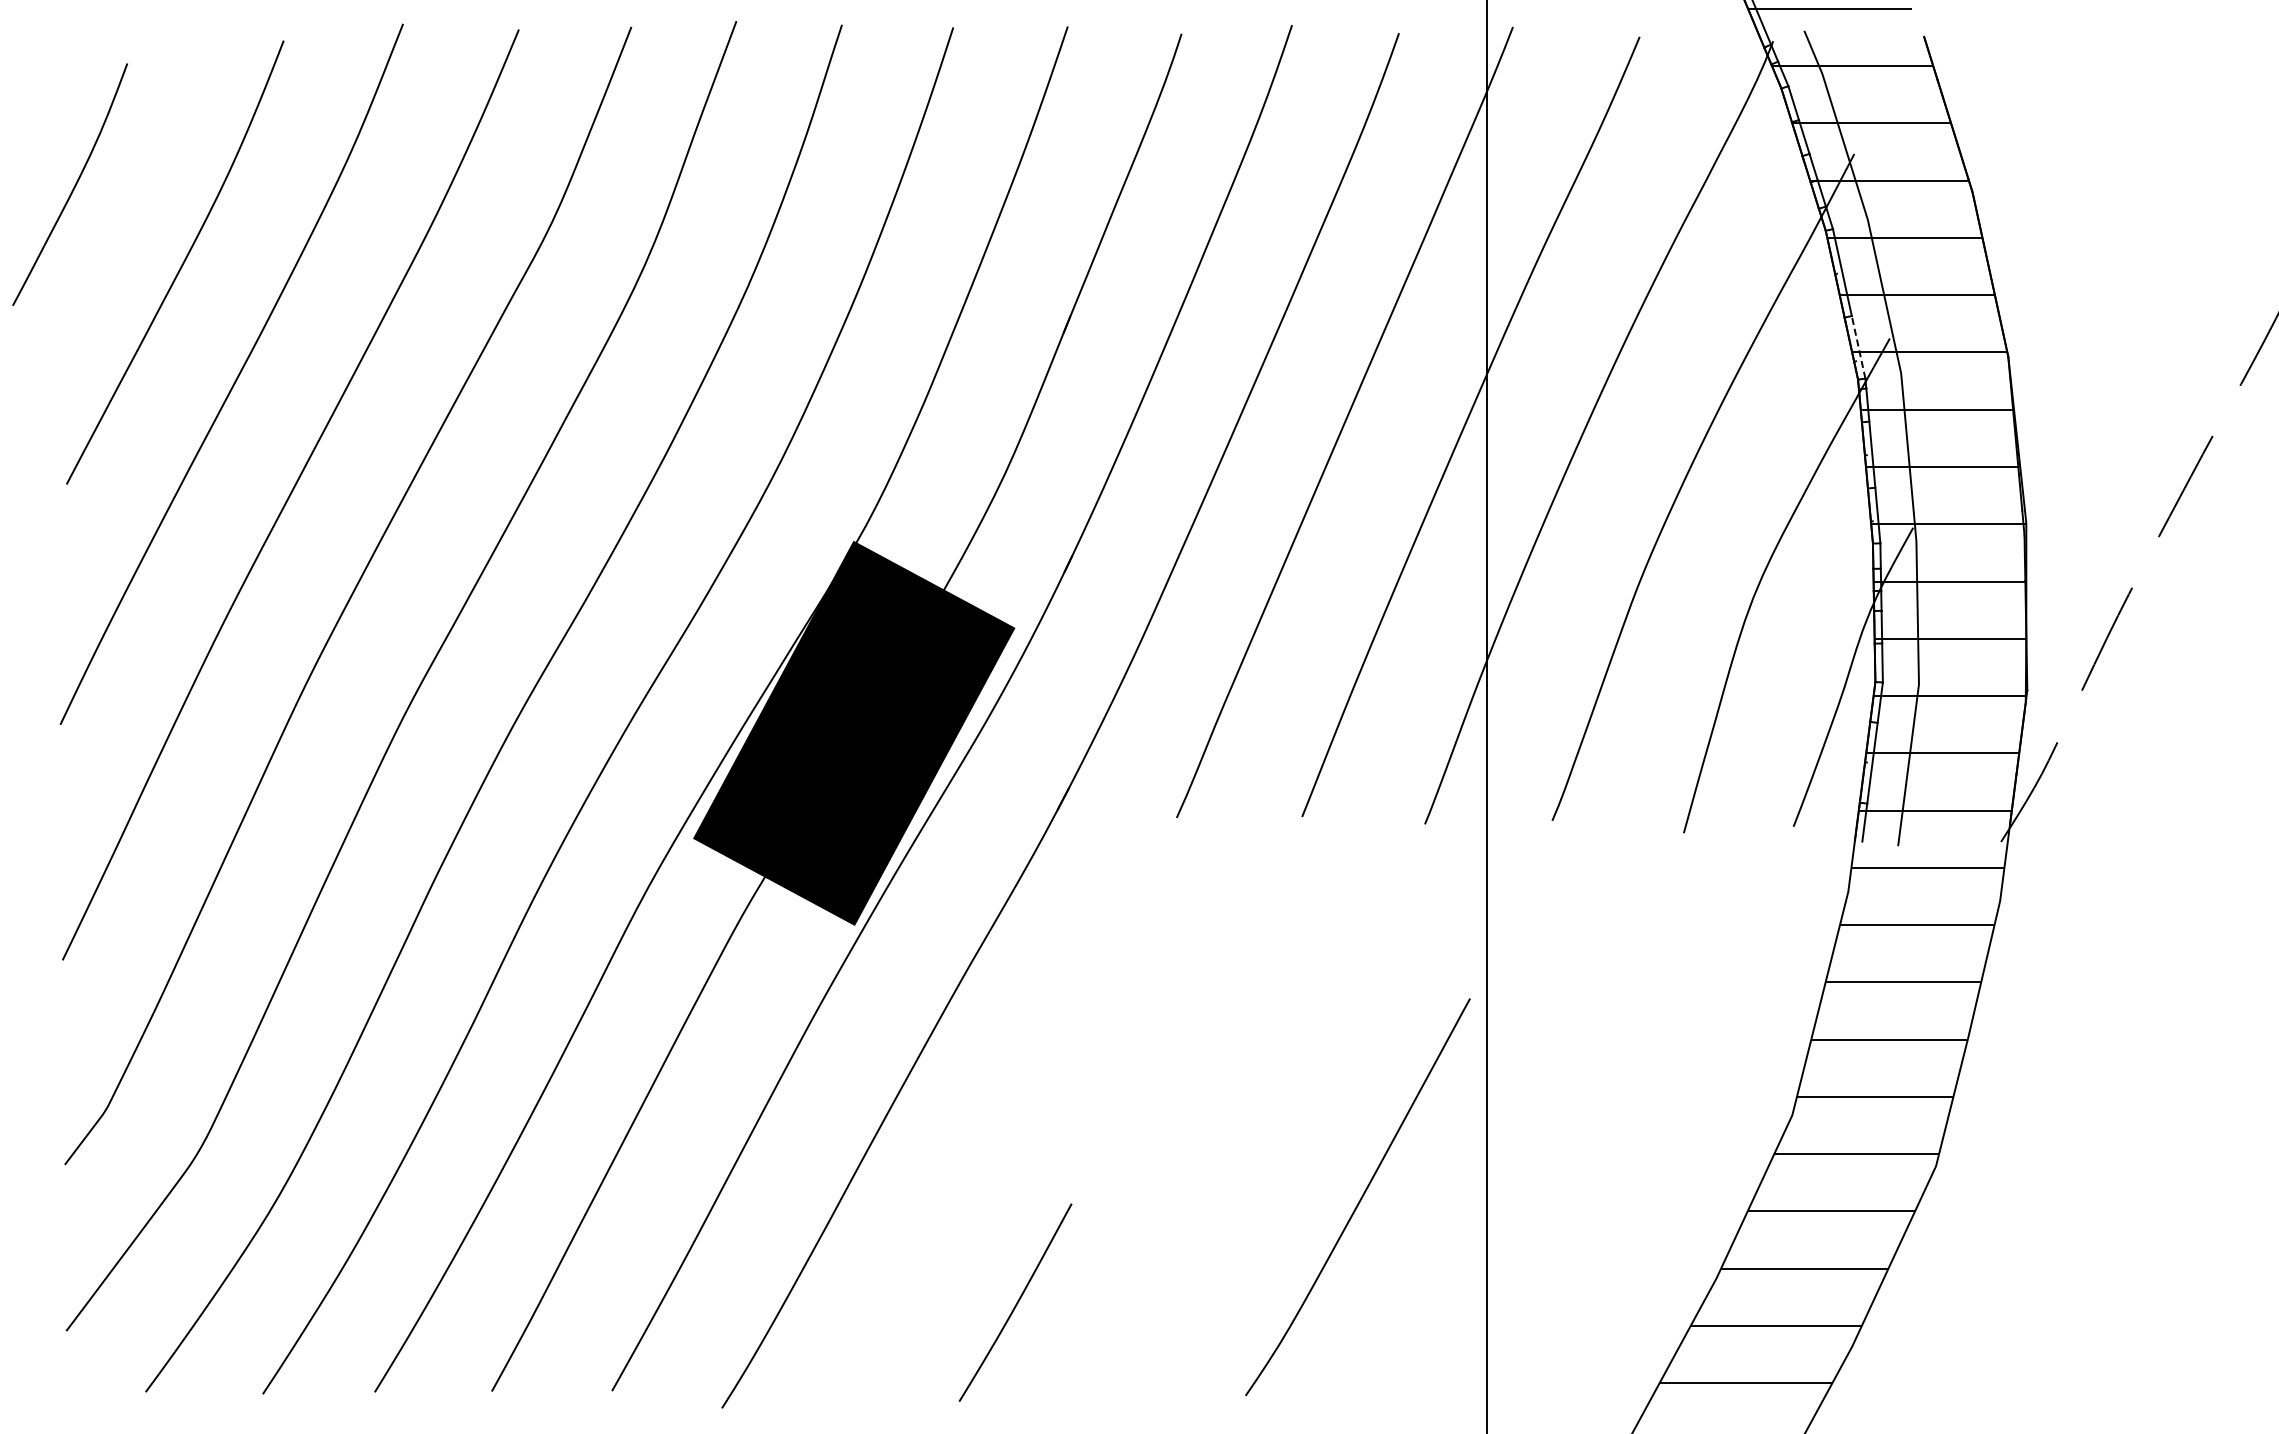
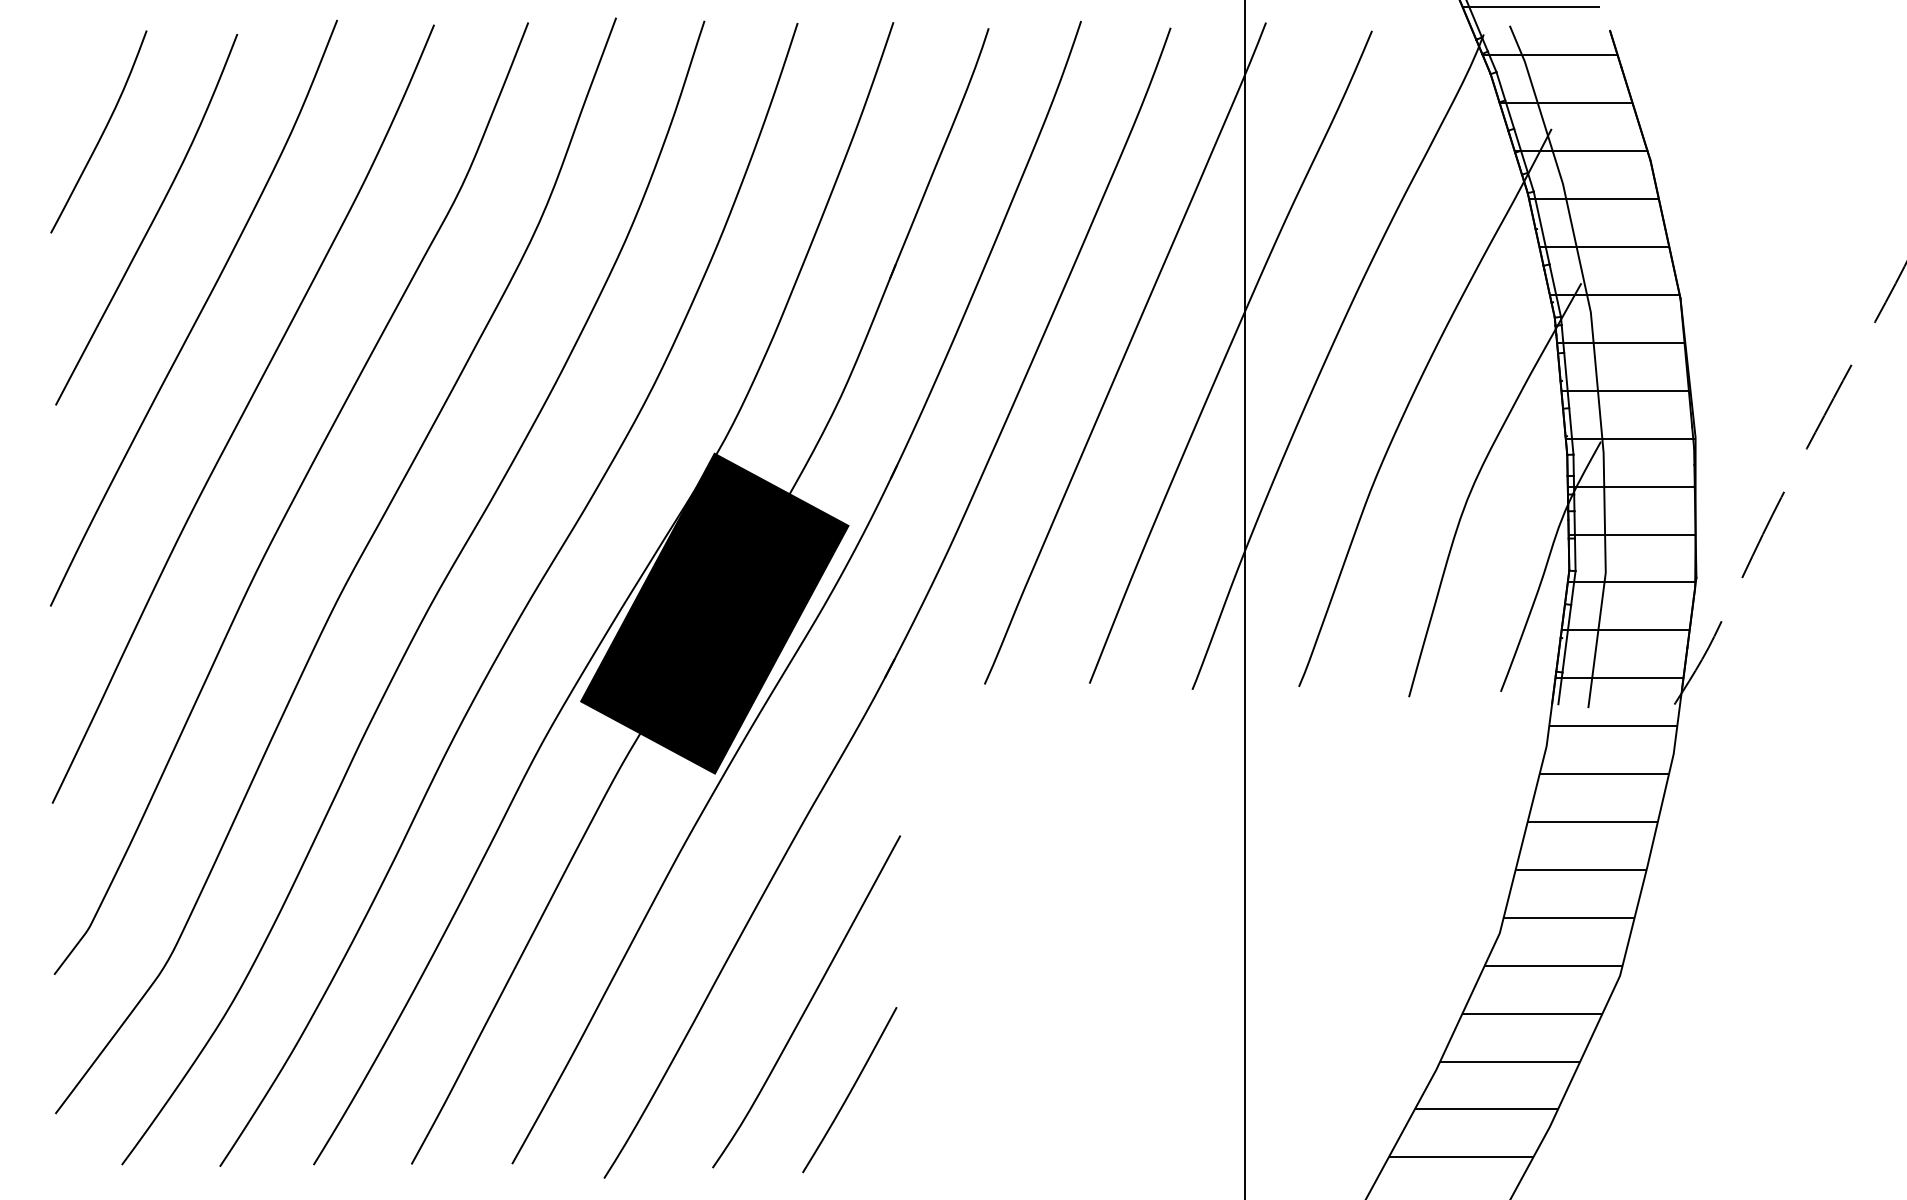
curve: (73, 187) -> (101, 134), moved
line: (1858, 346) -> (1555, 289), dashed -> solid
curve: (1359, 1199) -> (807, 1003), moved

